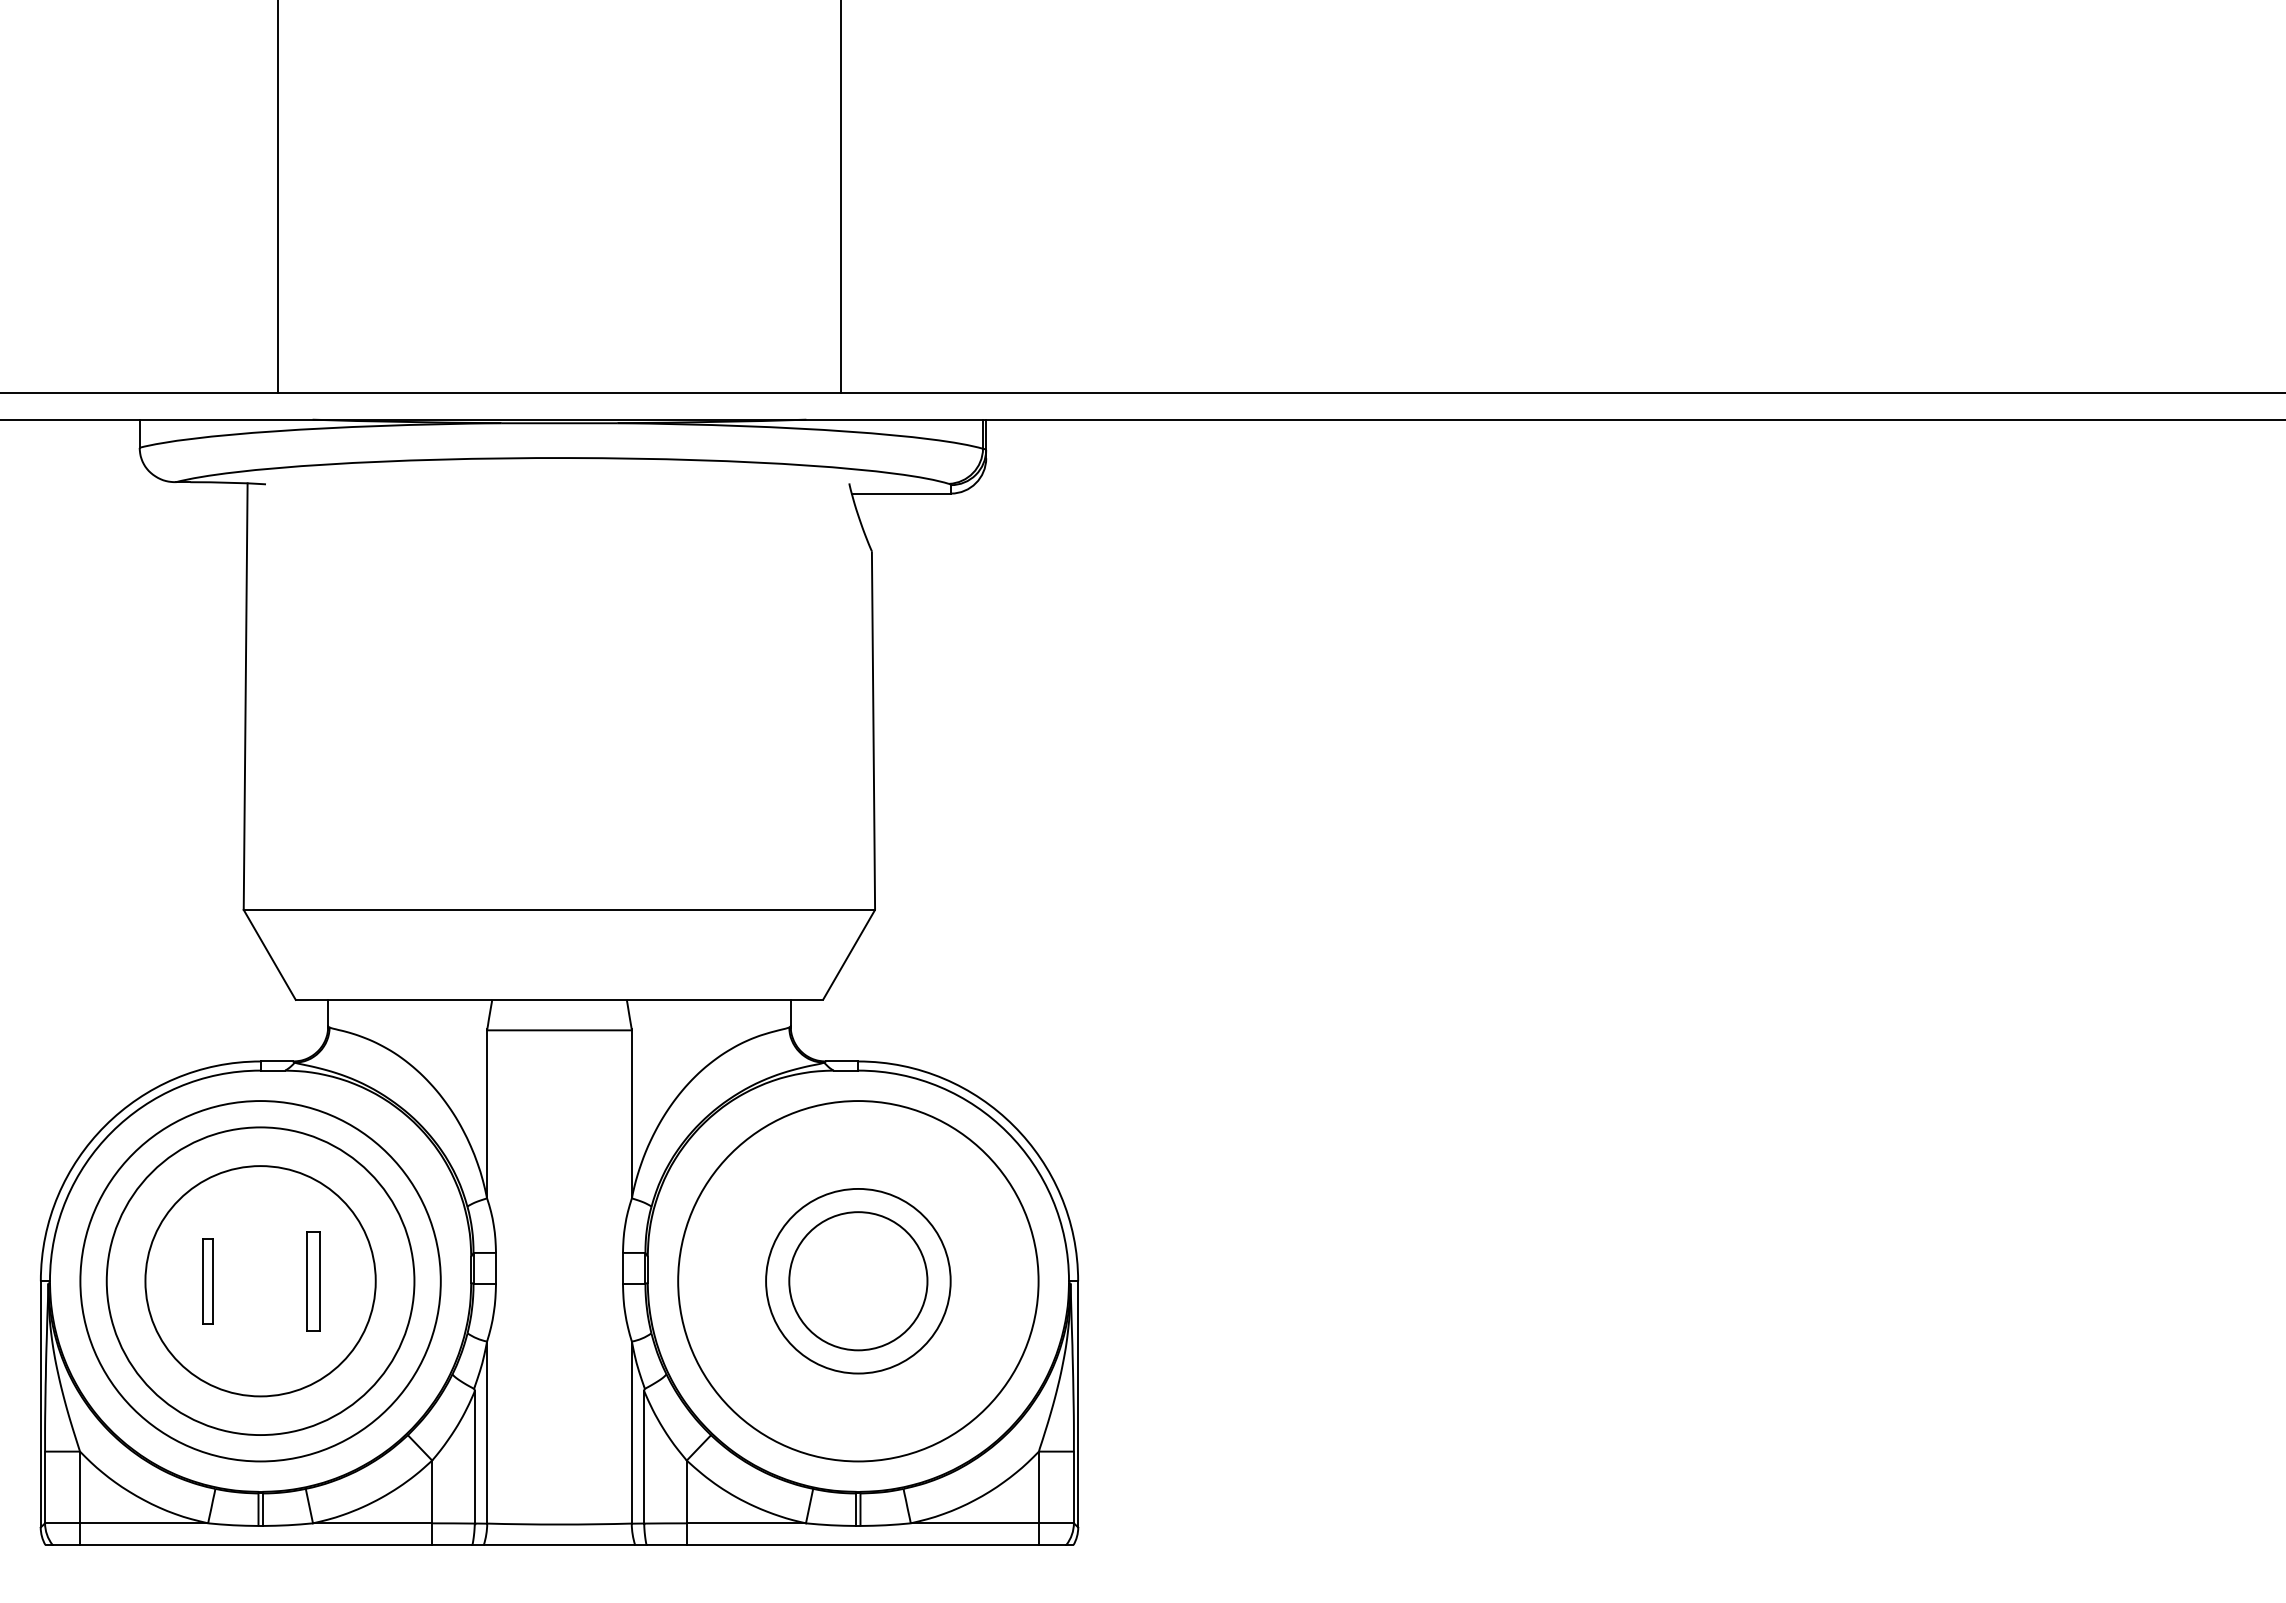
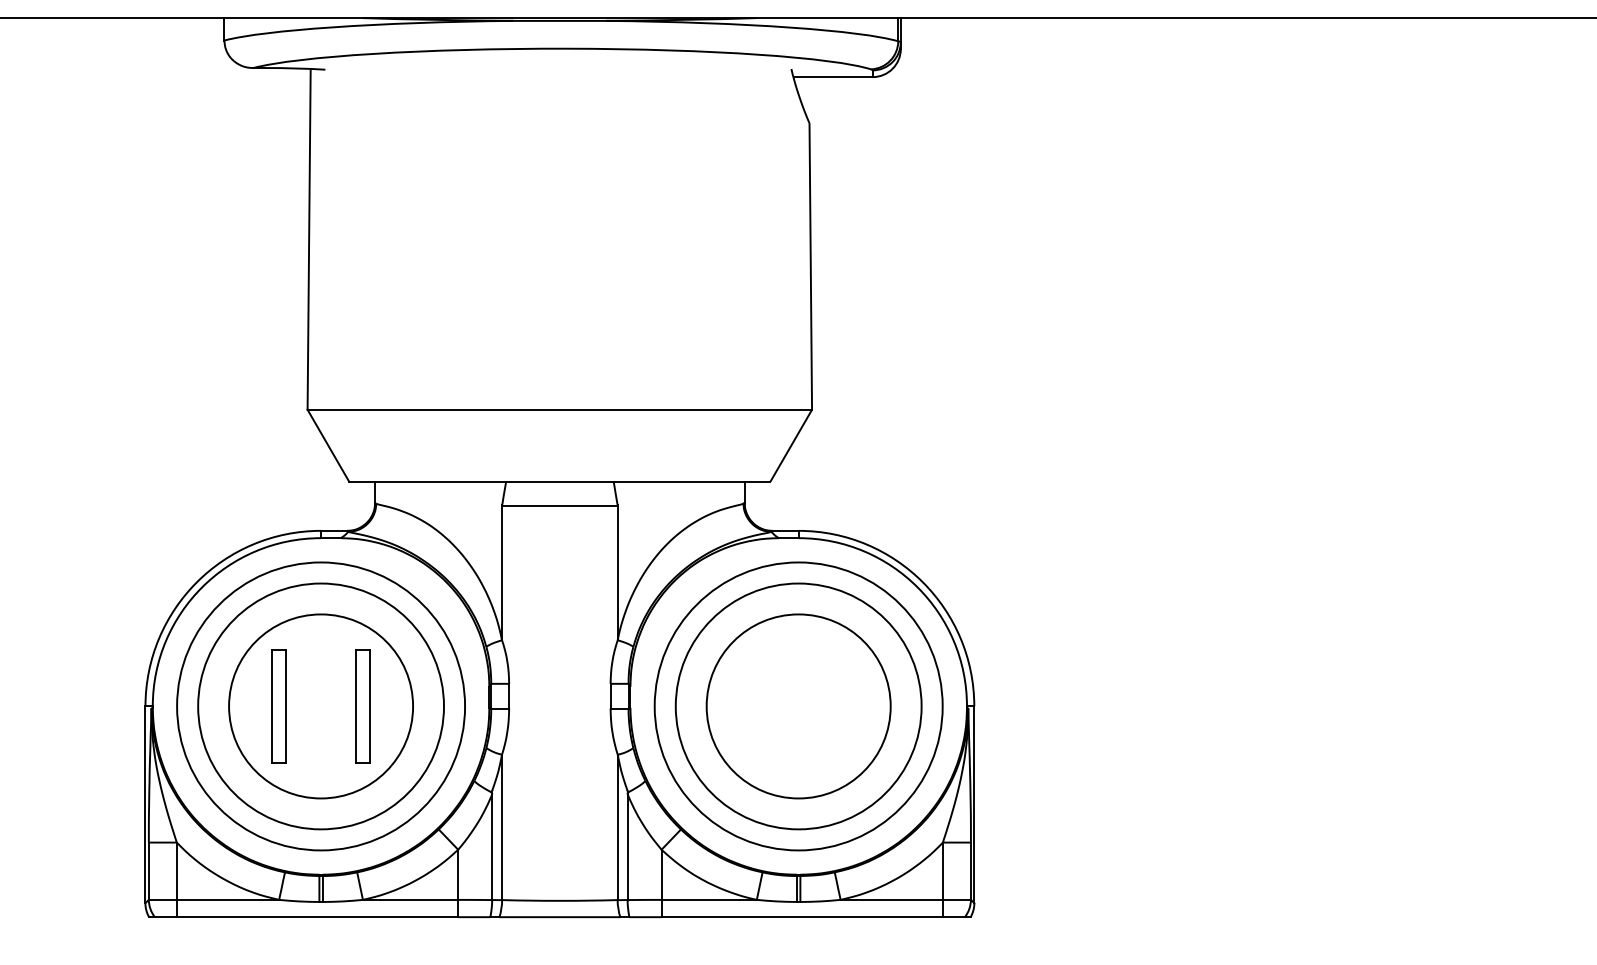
part: (207, 1281) -> (278, 706), size x1.67
part: (313, 1281) -> (363, 706), size x1.43
circle: (858, 1281) -> (798, 706), size x1.67
circle: (858, 1281) -> (798, 706), size x1.67

